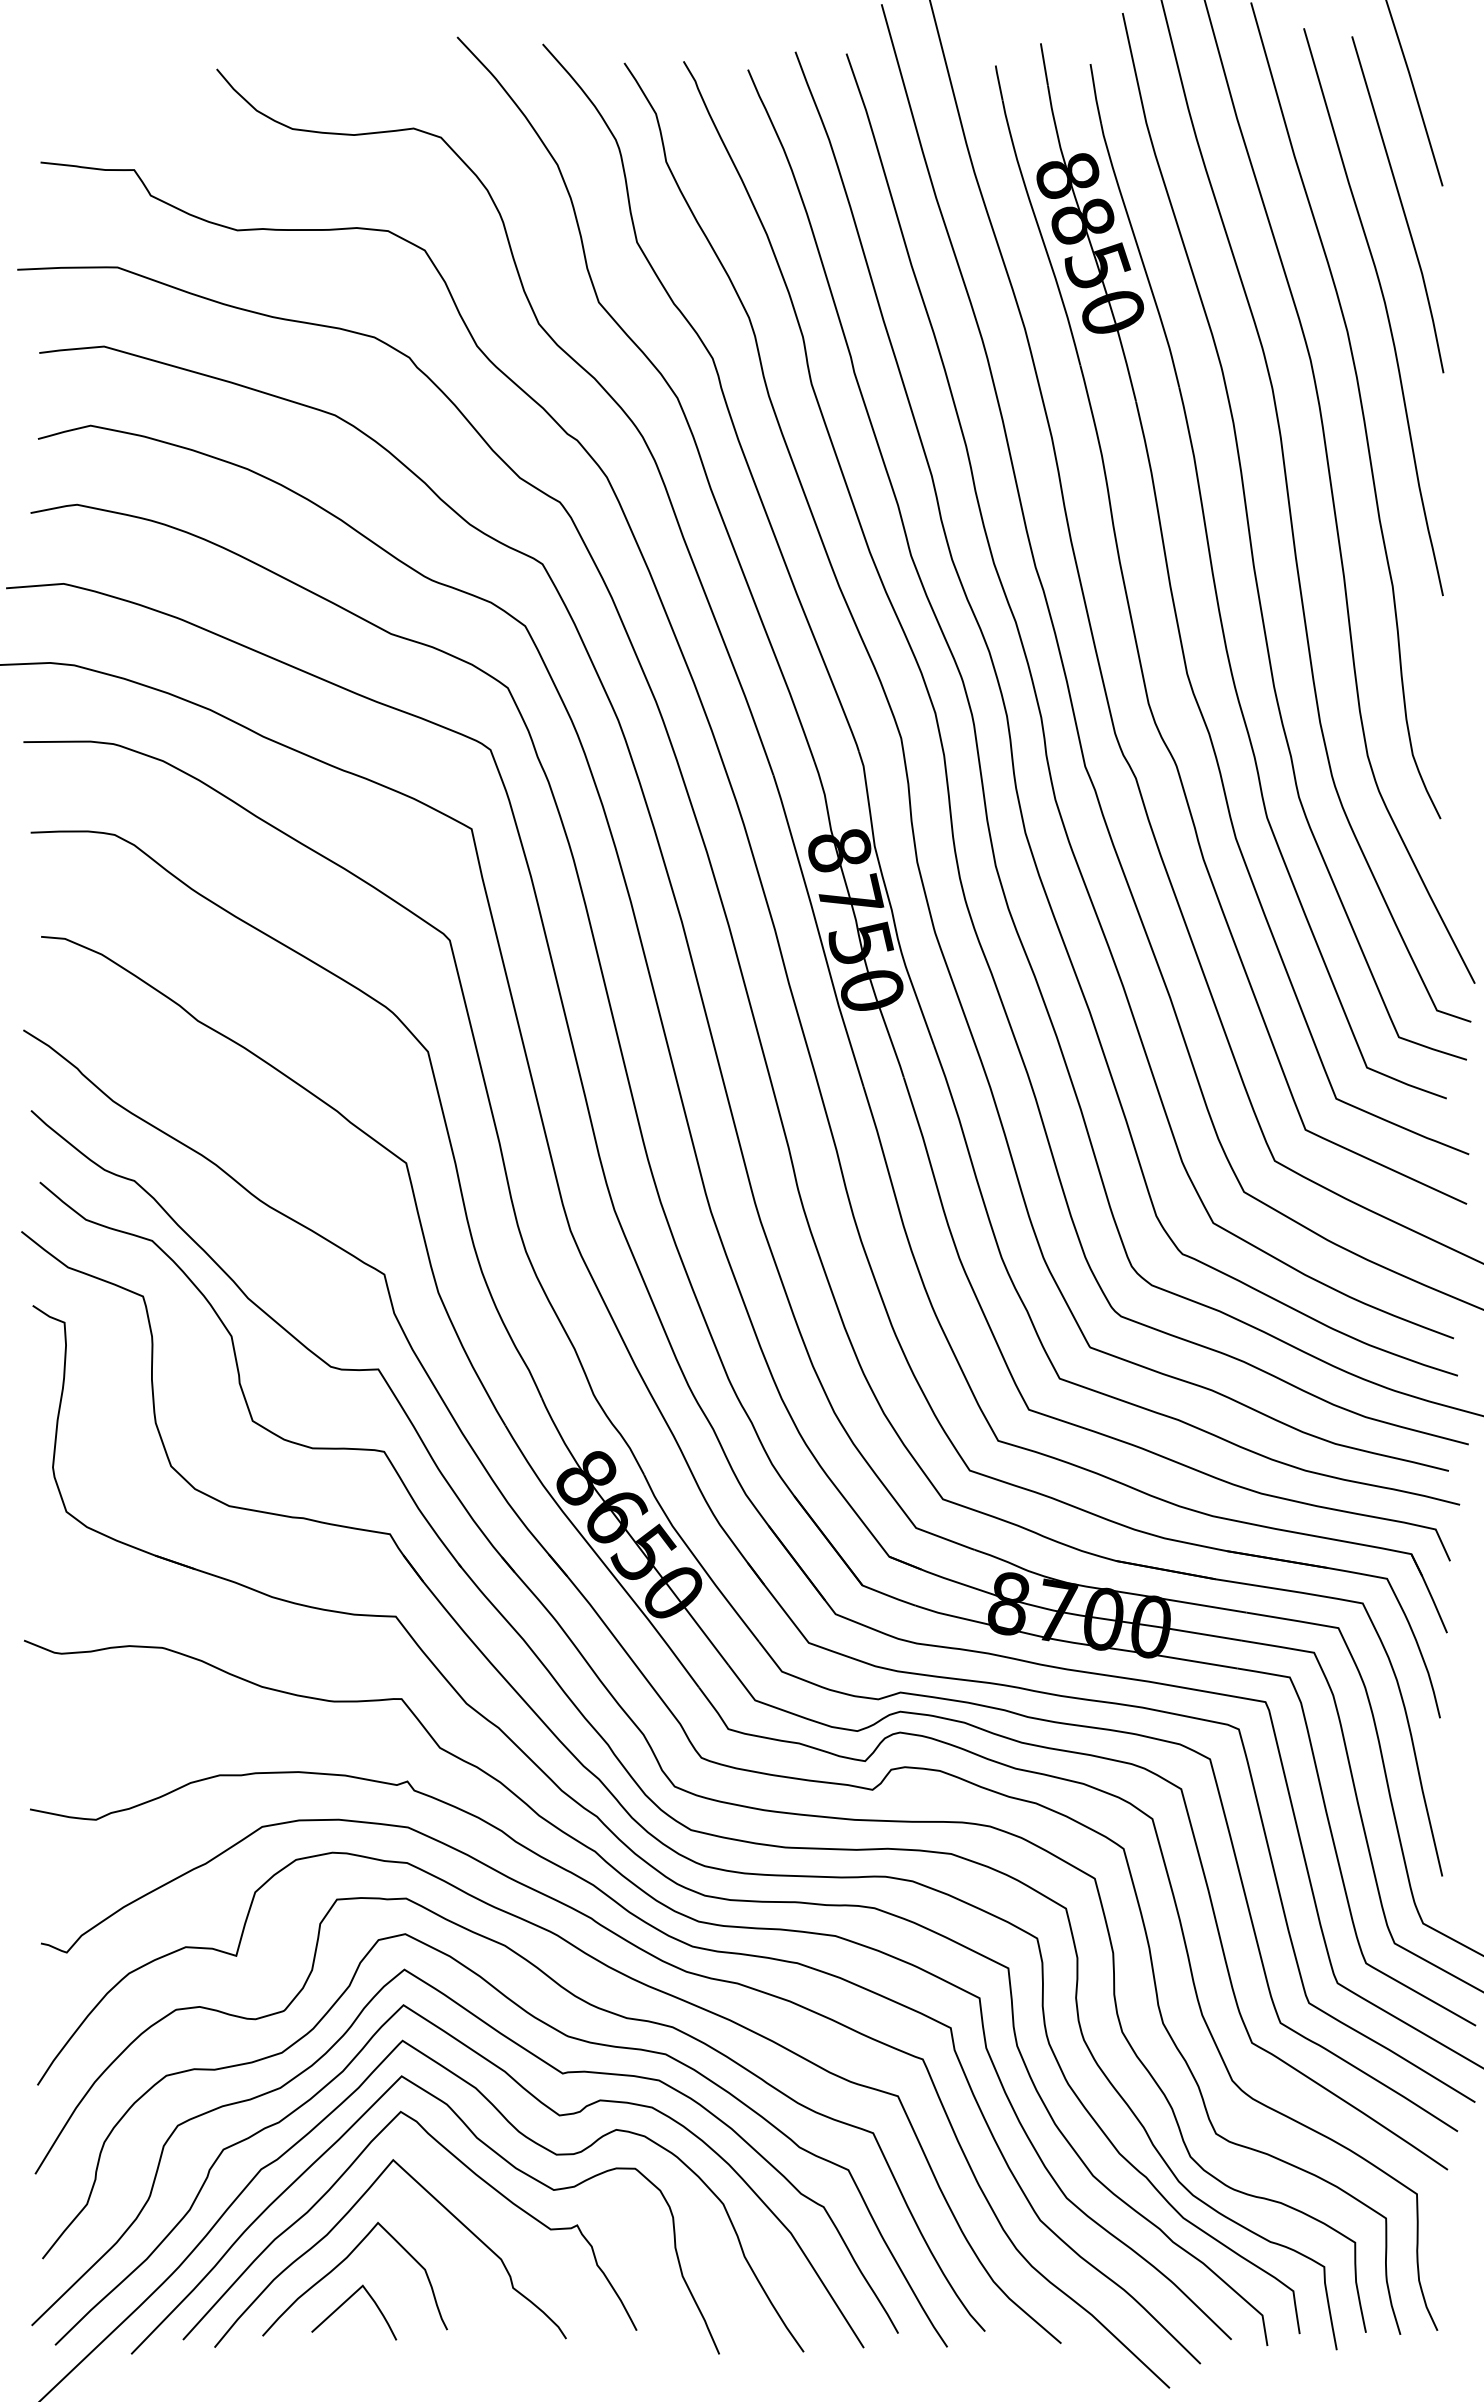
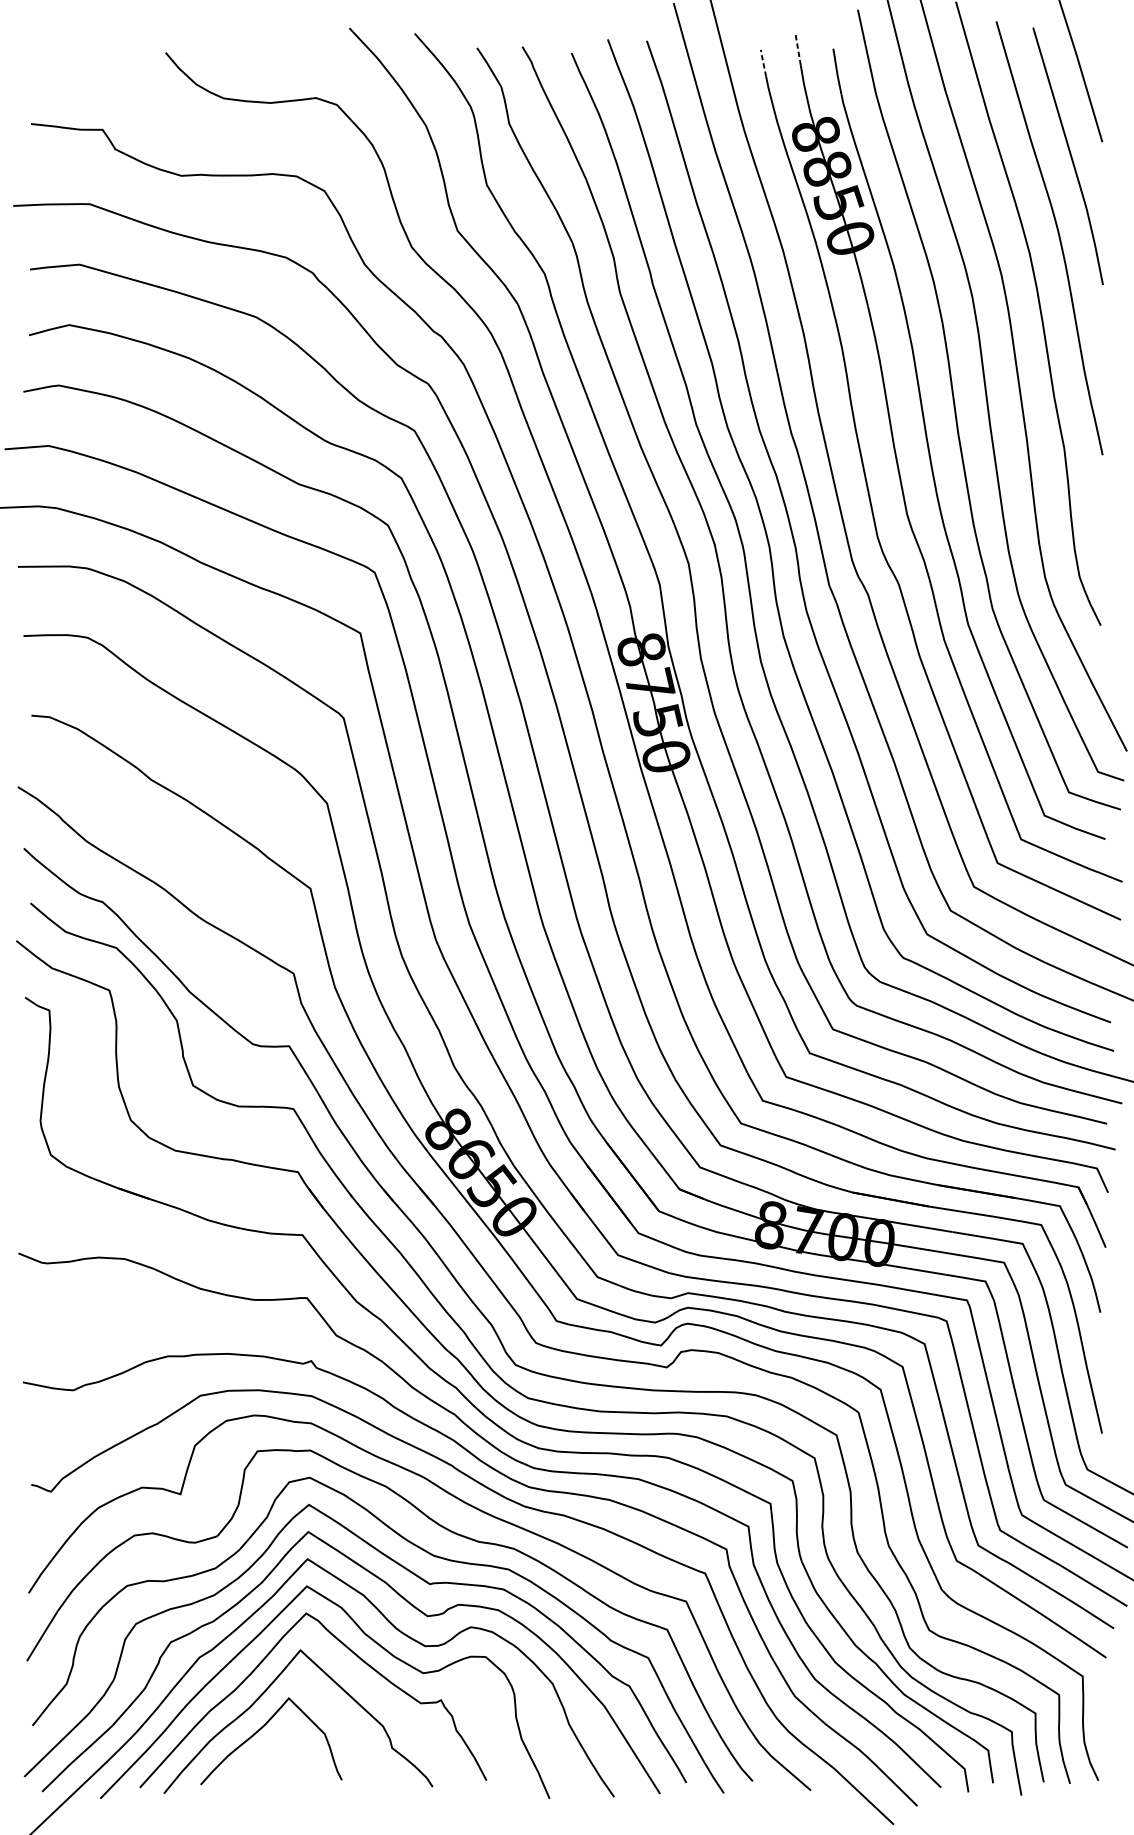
line: (1044, 64) -> (798, 49), solid -> dashed
line: (998, 82) -> (762, 62), solid -> dashed
curve: (347, 2301) -> (265, 1758), removed

